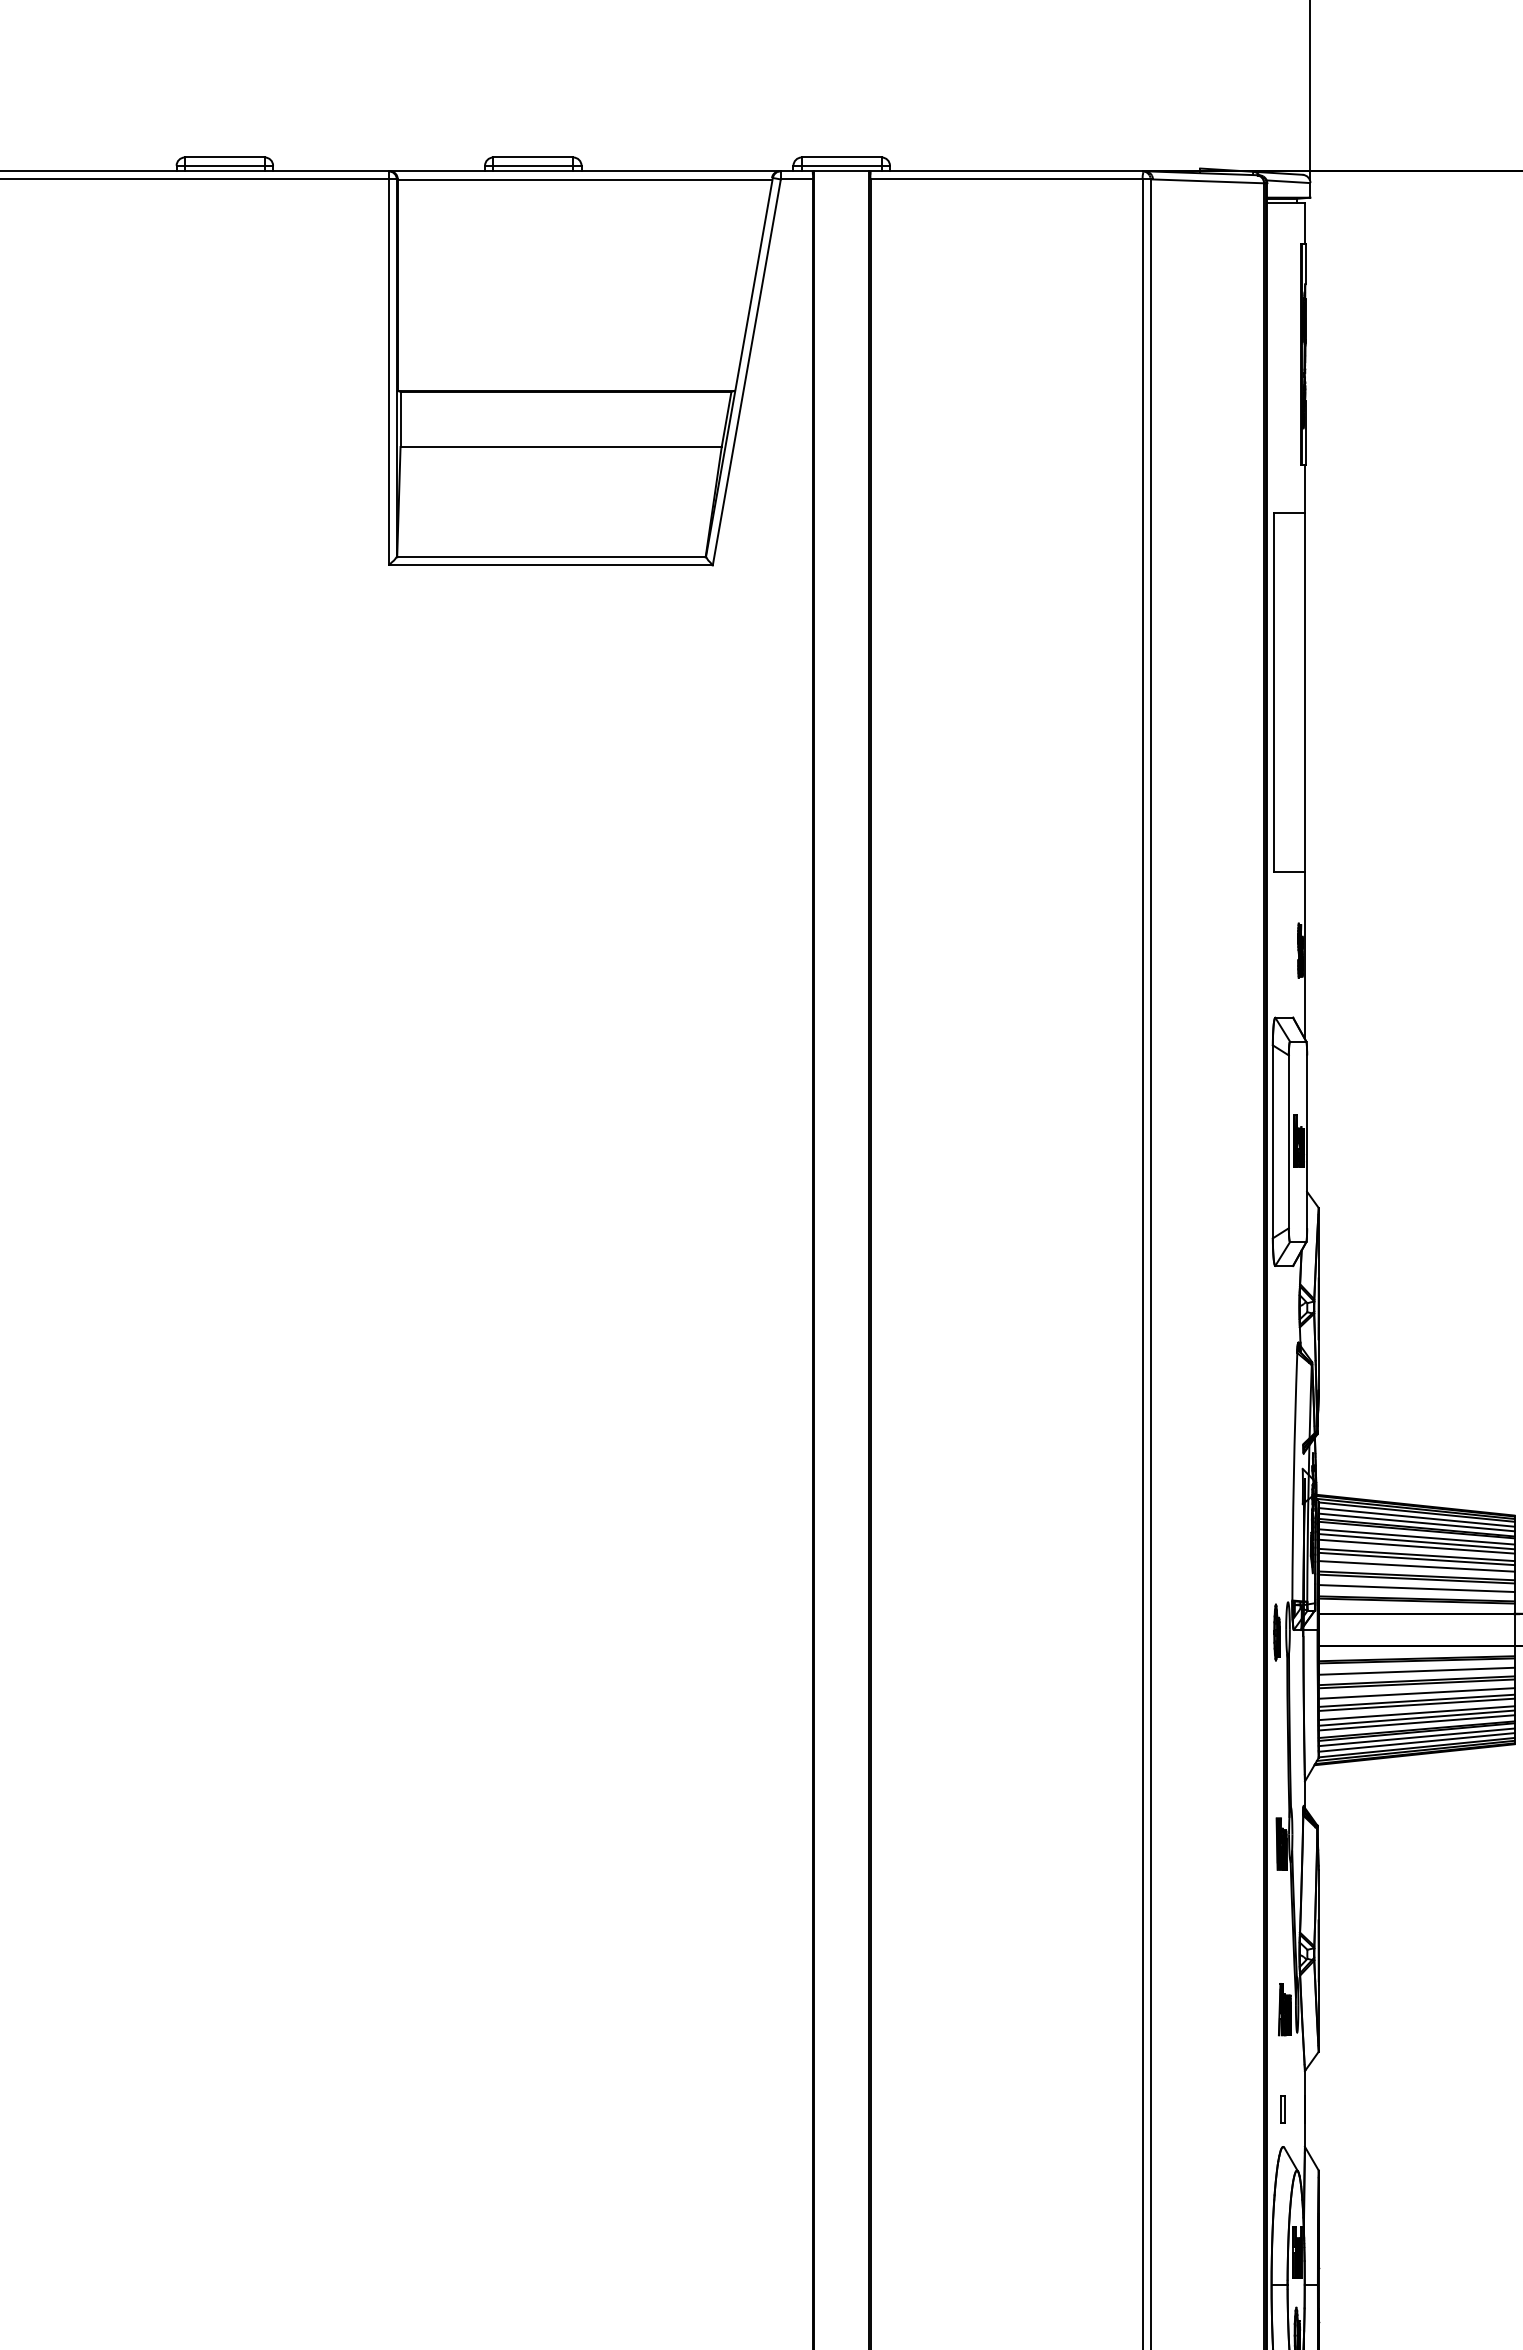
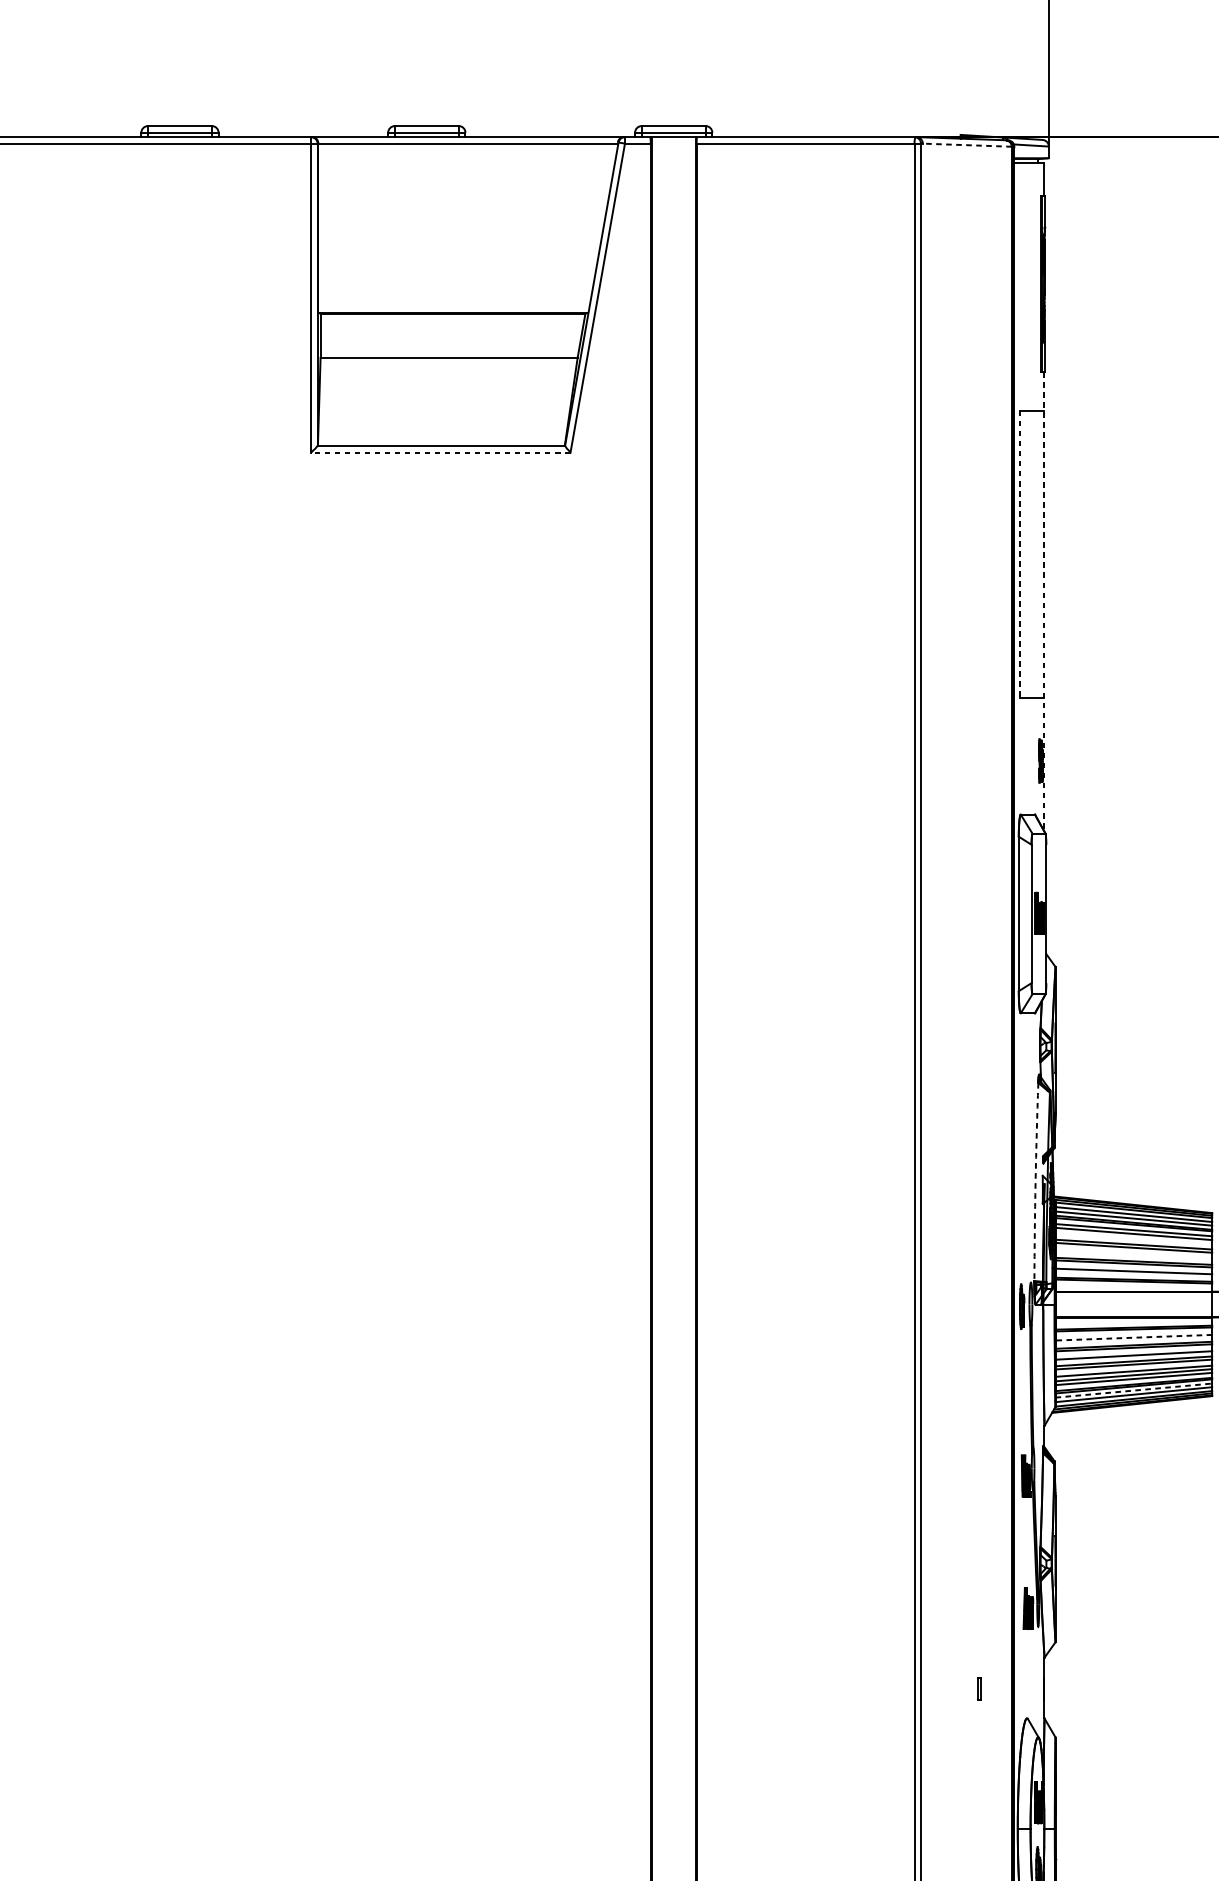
line: (1208, 181) -> (967, 145), solid -> dashed
line: (550, 565) -> (440, 452), solid -> dashed
line: (1274, 692) -> (1020, 554), solid -> dashed
line: (1304, 752) -> (1044, 602), solid -> dashed
arc: (1293, 1476) -> (1035, 1181), solid -> dashed
line: (1416, 1546) -> (1133, 1237), removed
line: (1416, 1566) -> (1133, 1253), removed
line: (1416, 1671) -> (1133, 1337), solid -> dashed
line: (1417, 1737) -> (1134, 1390), solid -> dashed
part: (1282, 2109) -> (979, 1688), moved

